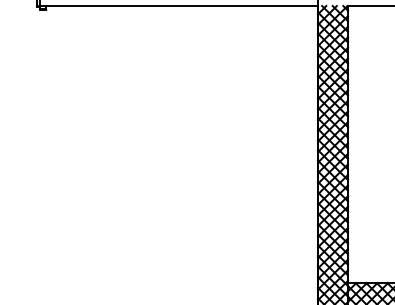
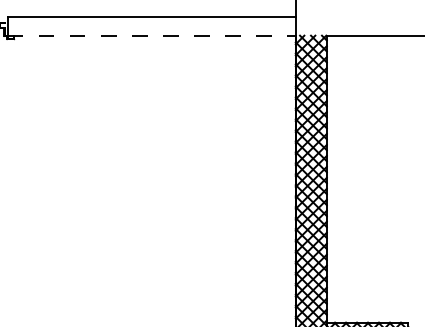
line: (178, 5) -> (151, 35), solid -> dashed

